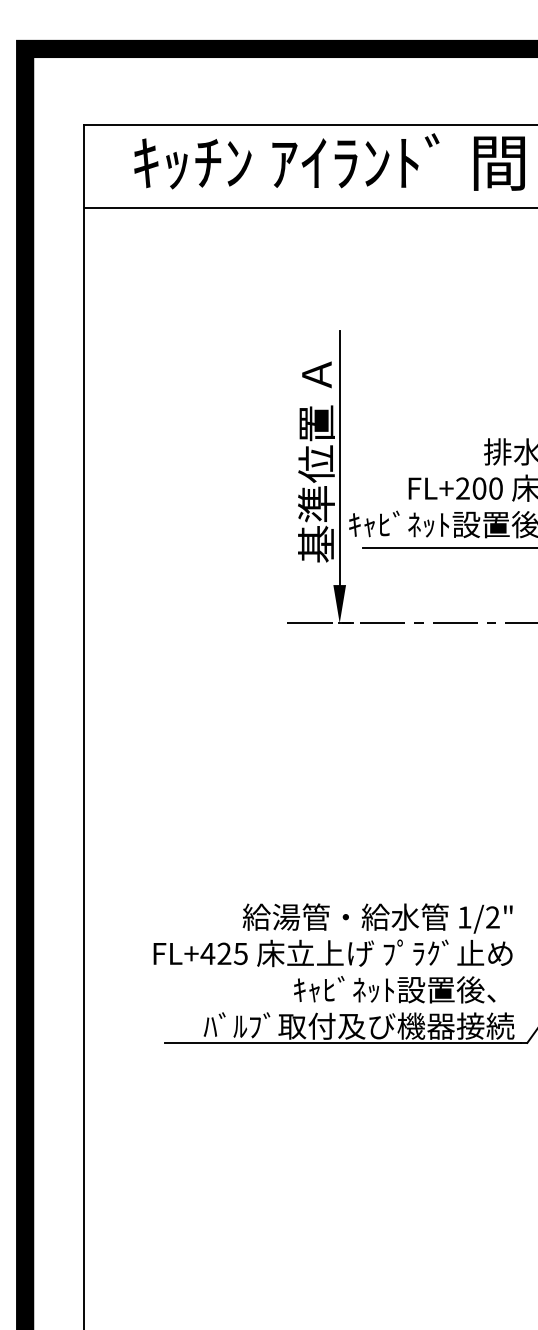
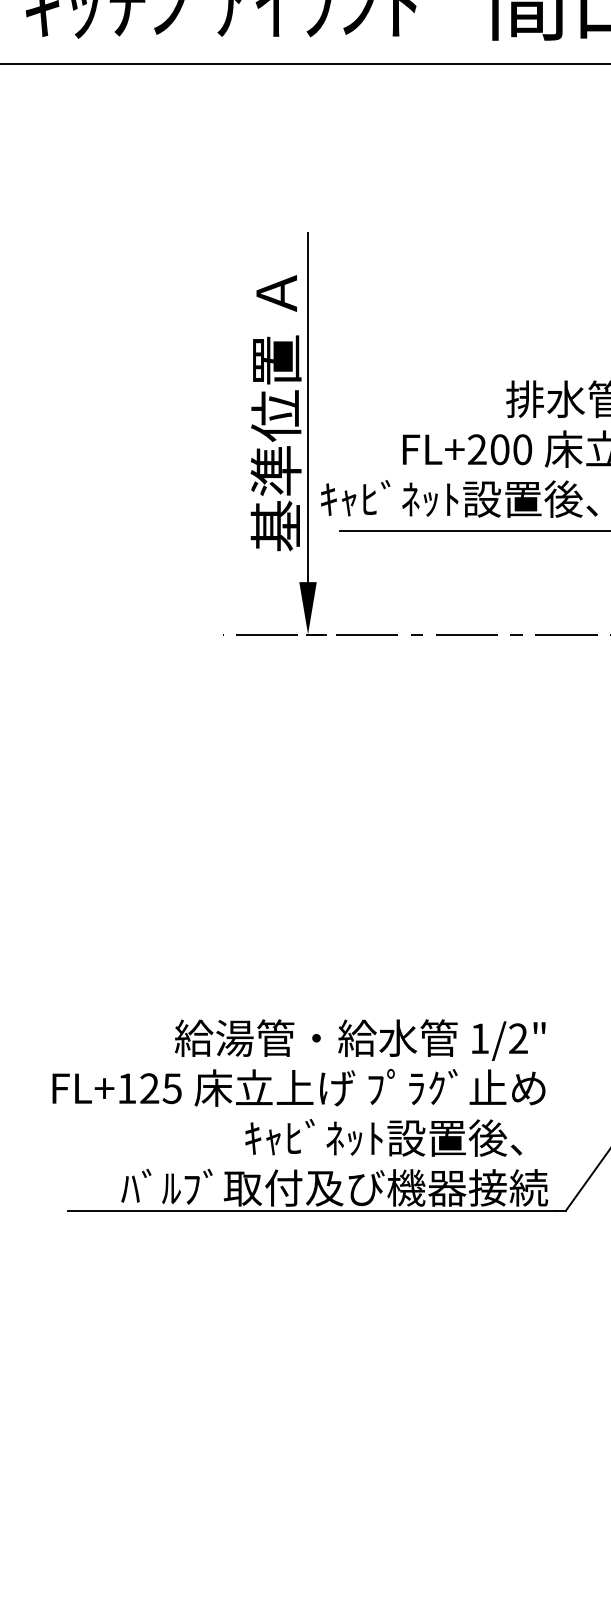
text: (207, 953) -> (126, 1088), FL+425 -> FL+125

